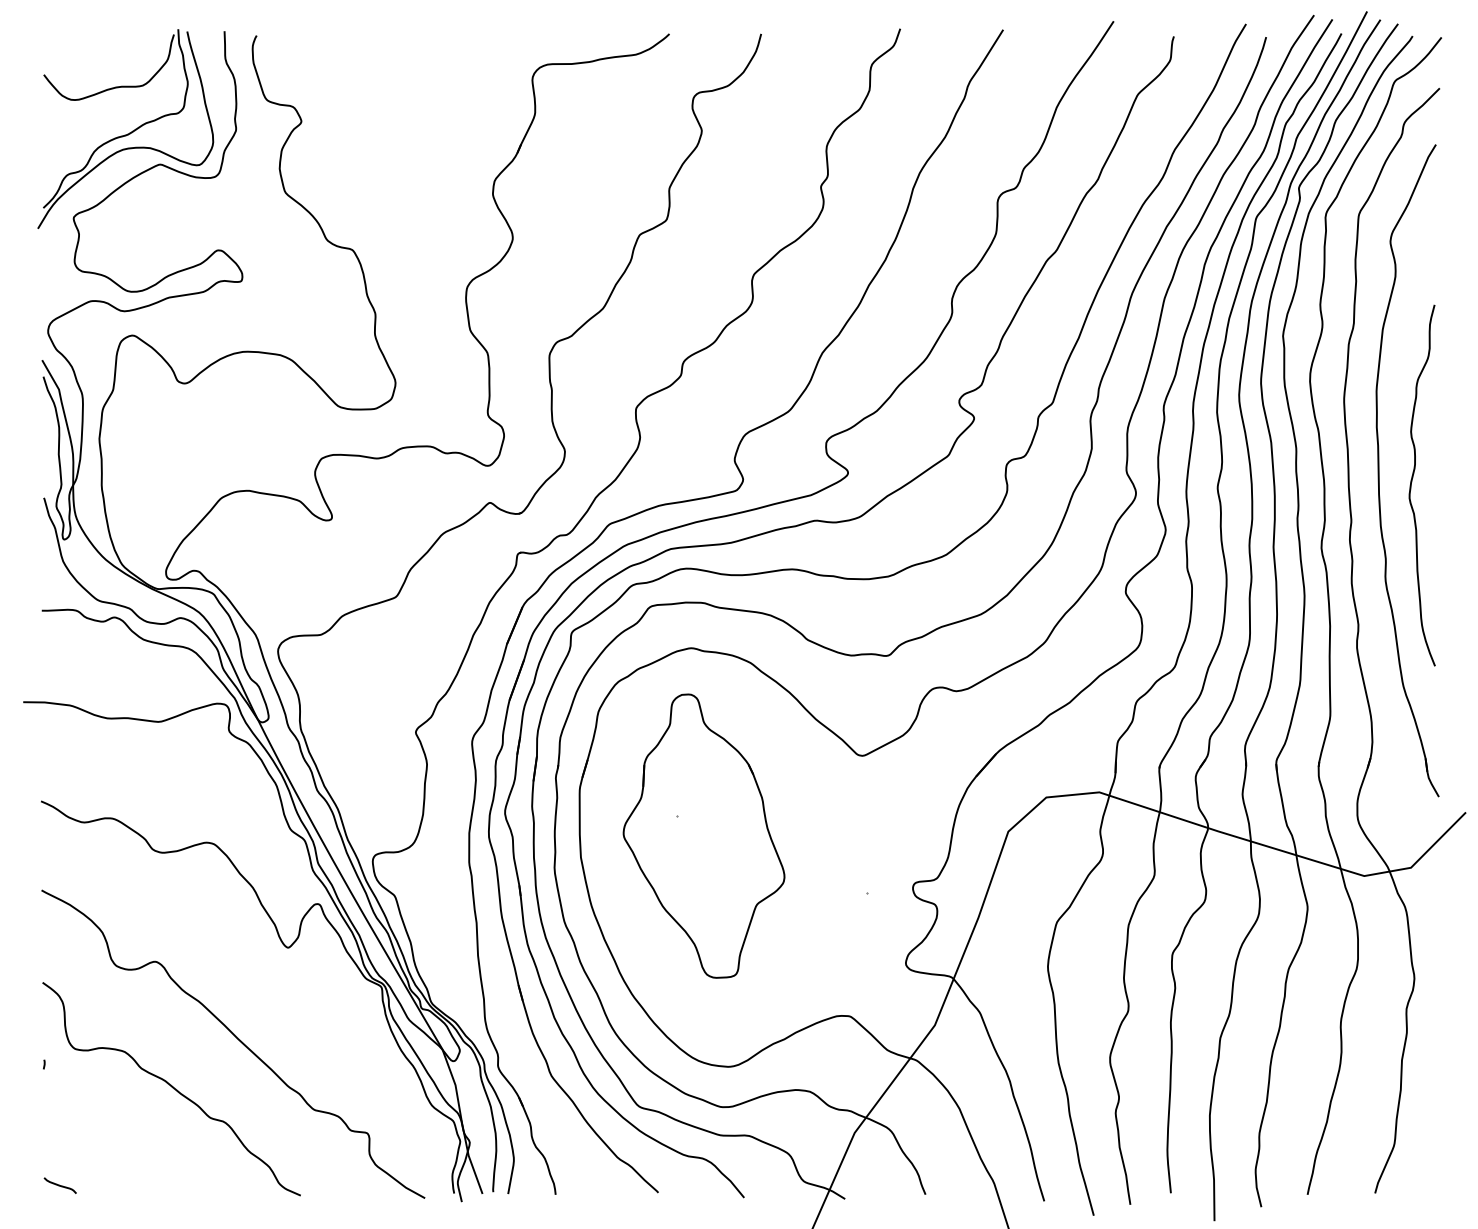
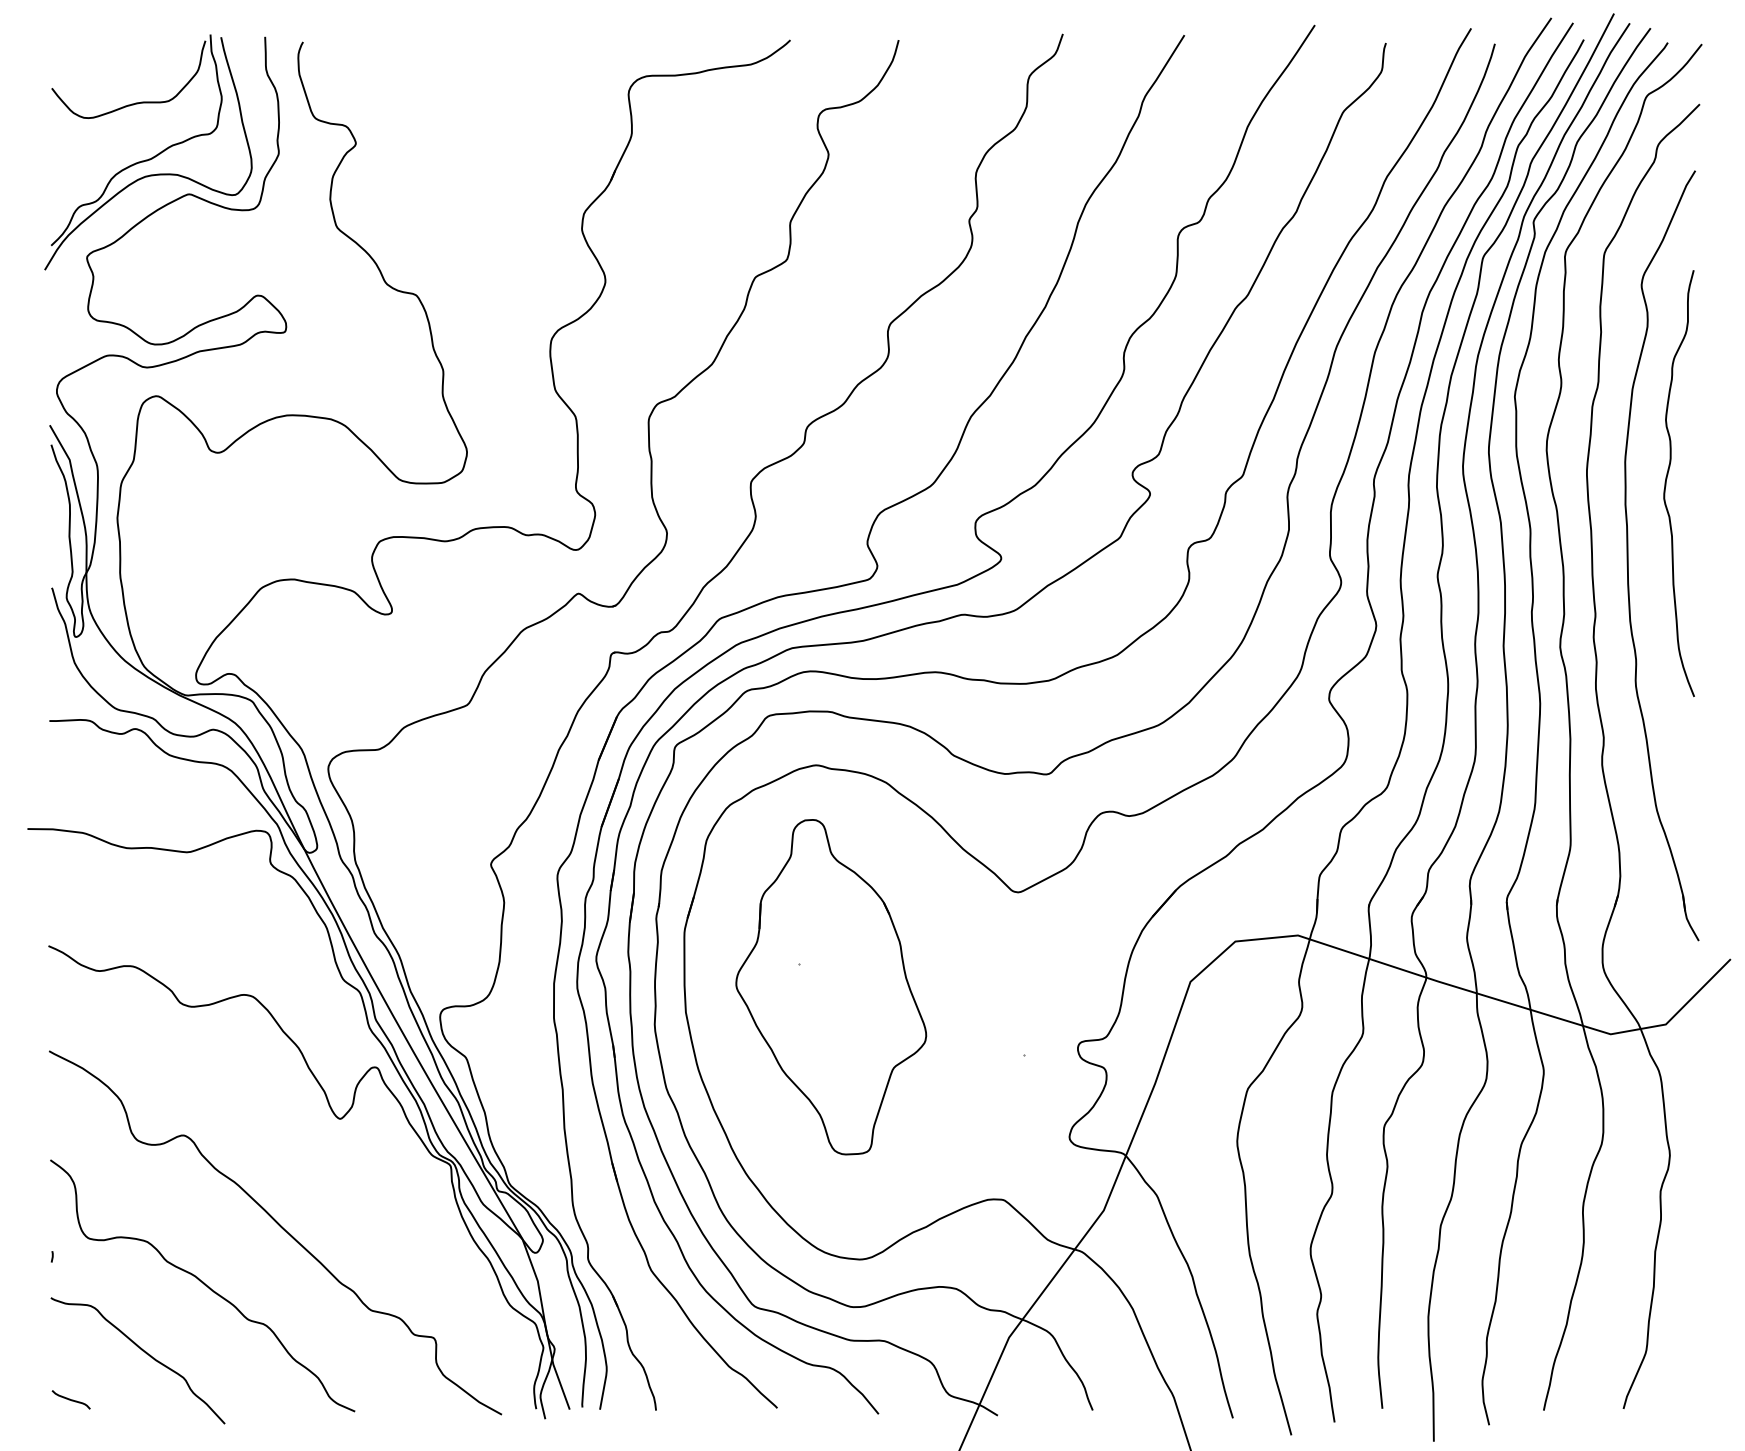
curve: (1412, 482) -> (1667, 479), moved
curve: (121, 1145) -> (143, 1352), added

